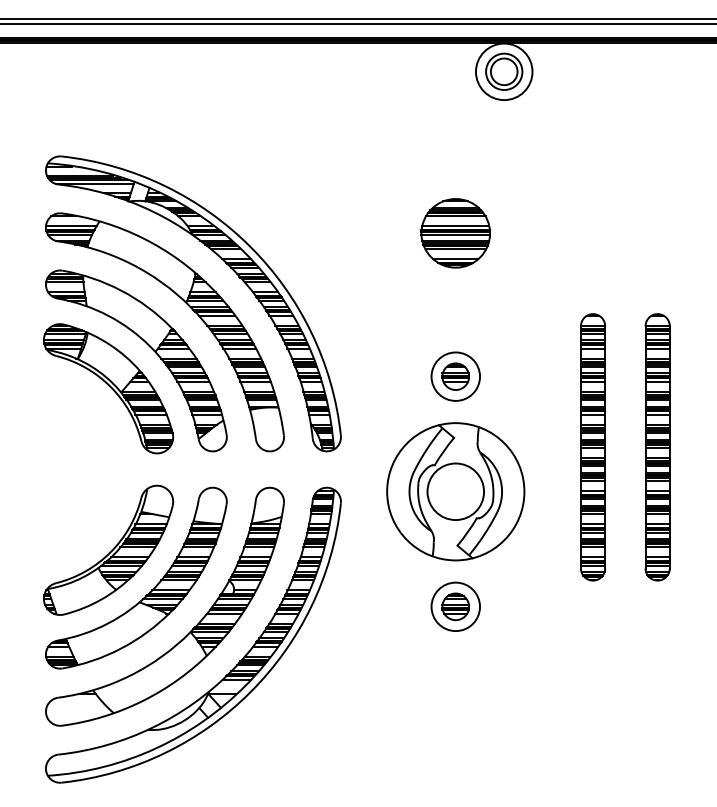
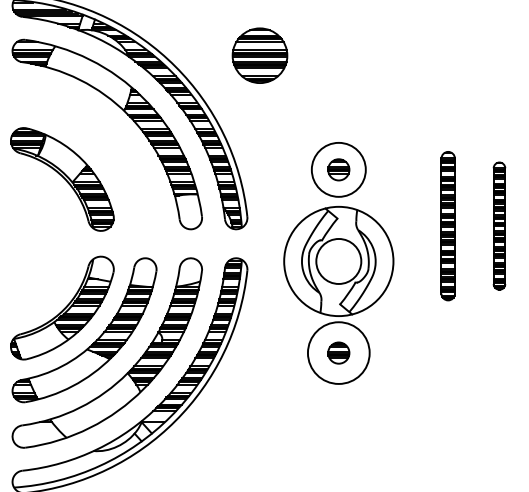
part: (455, 233) -> (259, 55), moved
part: (149, 347) -> (94, 146), removed
circle: (455, 376) -> (338, 169), size x1.4
part: (593, 447) -> (448, 226), size x0.7
part: (657, 447) -> (499, 226), size x0.6
circle: (455, 606) -> (338, 352), size x1.6

